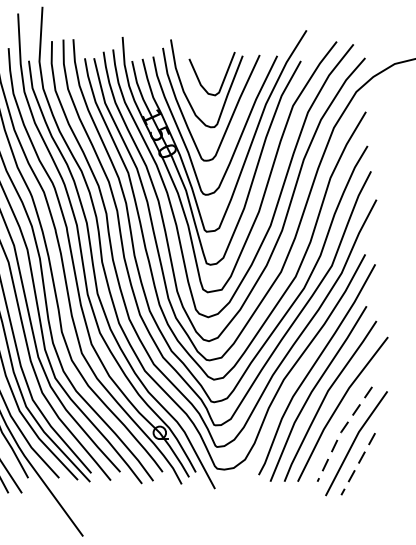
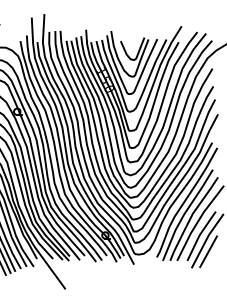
line: (340, 432) -> (199, 235), dashed -> solid
line: (358, 465) -> (208, 252), dashed -> solid

